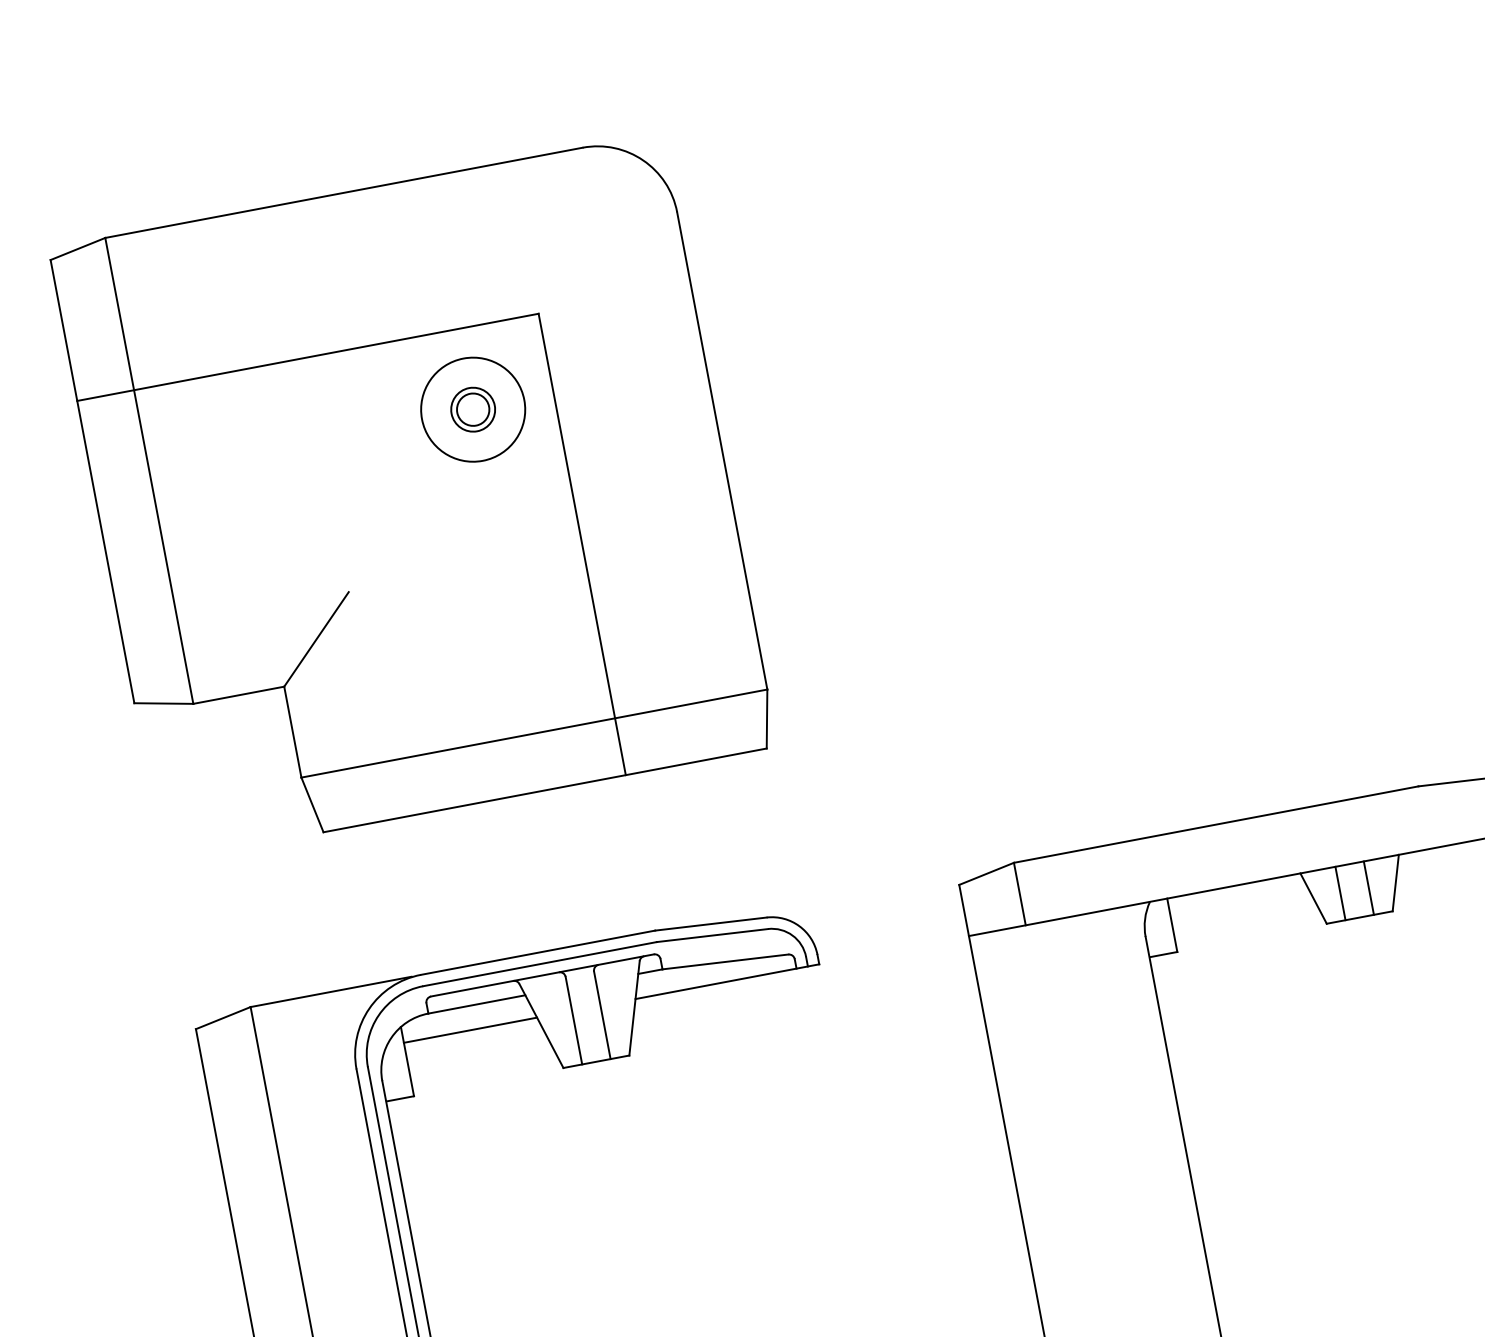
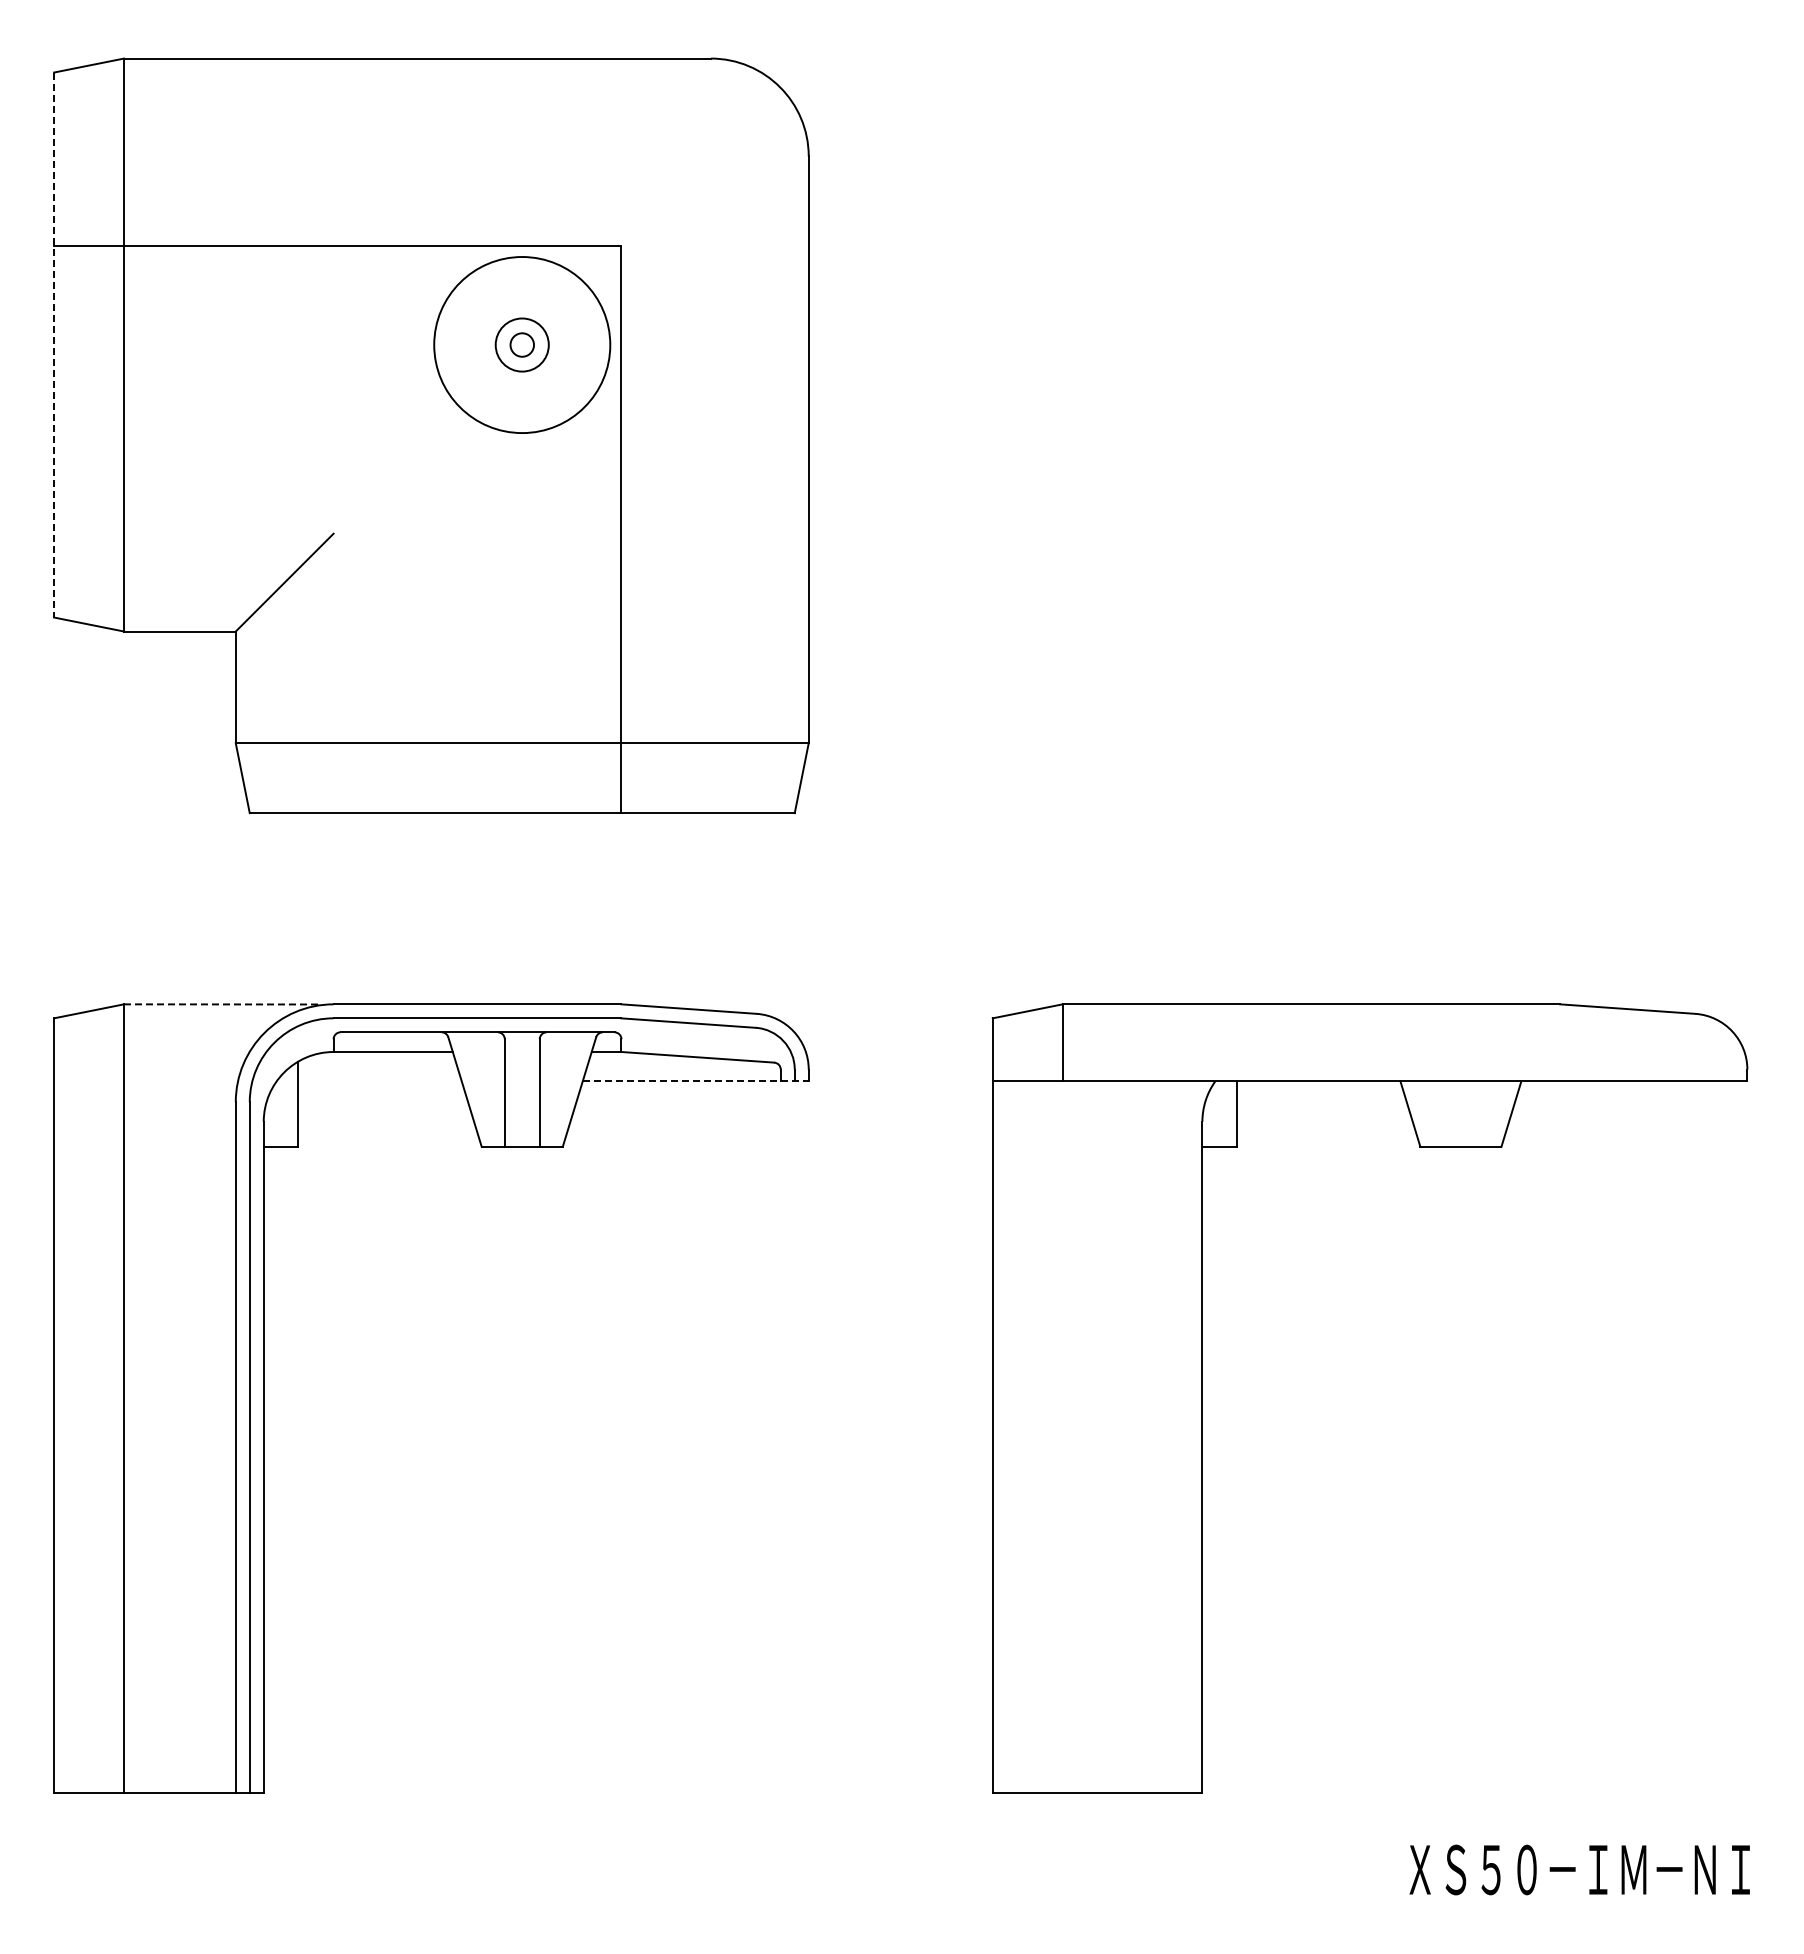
circle: (472, 409) -> (521, 344), size x0.6
circle: (473, 409) -> (522, 344), size x1.4
line: (92, 481) -> (54, 345), solid -> dashed
line: (1368, 887) -> (1478, 1113), removed
line: (1340, 893) -> (1443, 1113), removed
line: (727, 981) -> (695, 1081), solid -> dashed
line: (330, 992) -> (222, 1004), solid -> dashed
line: (470, 1030) -> (379, 1081), removed

